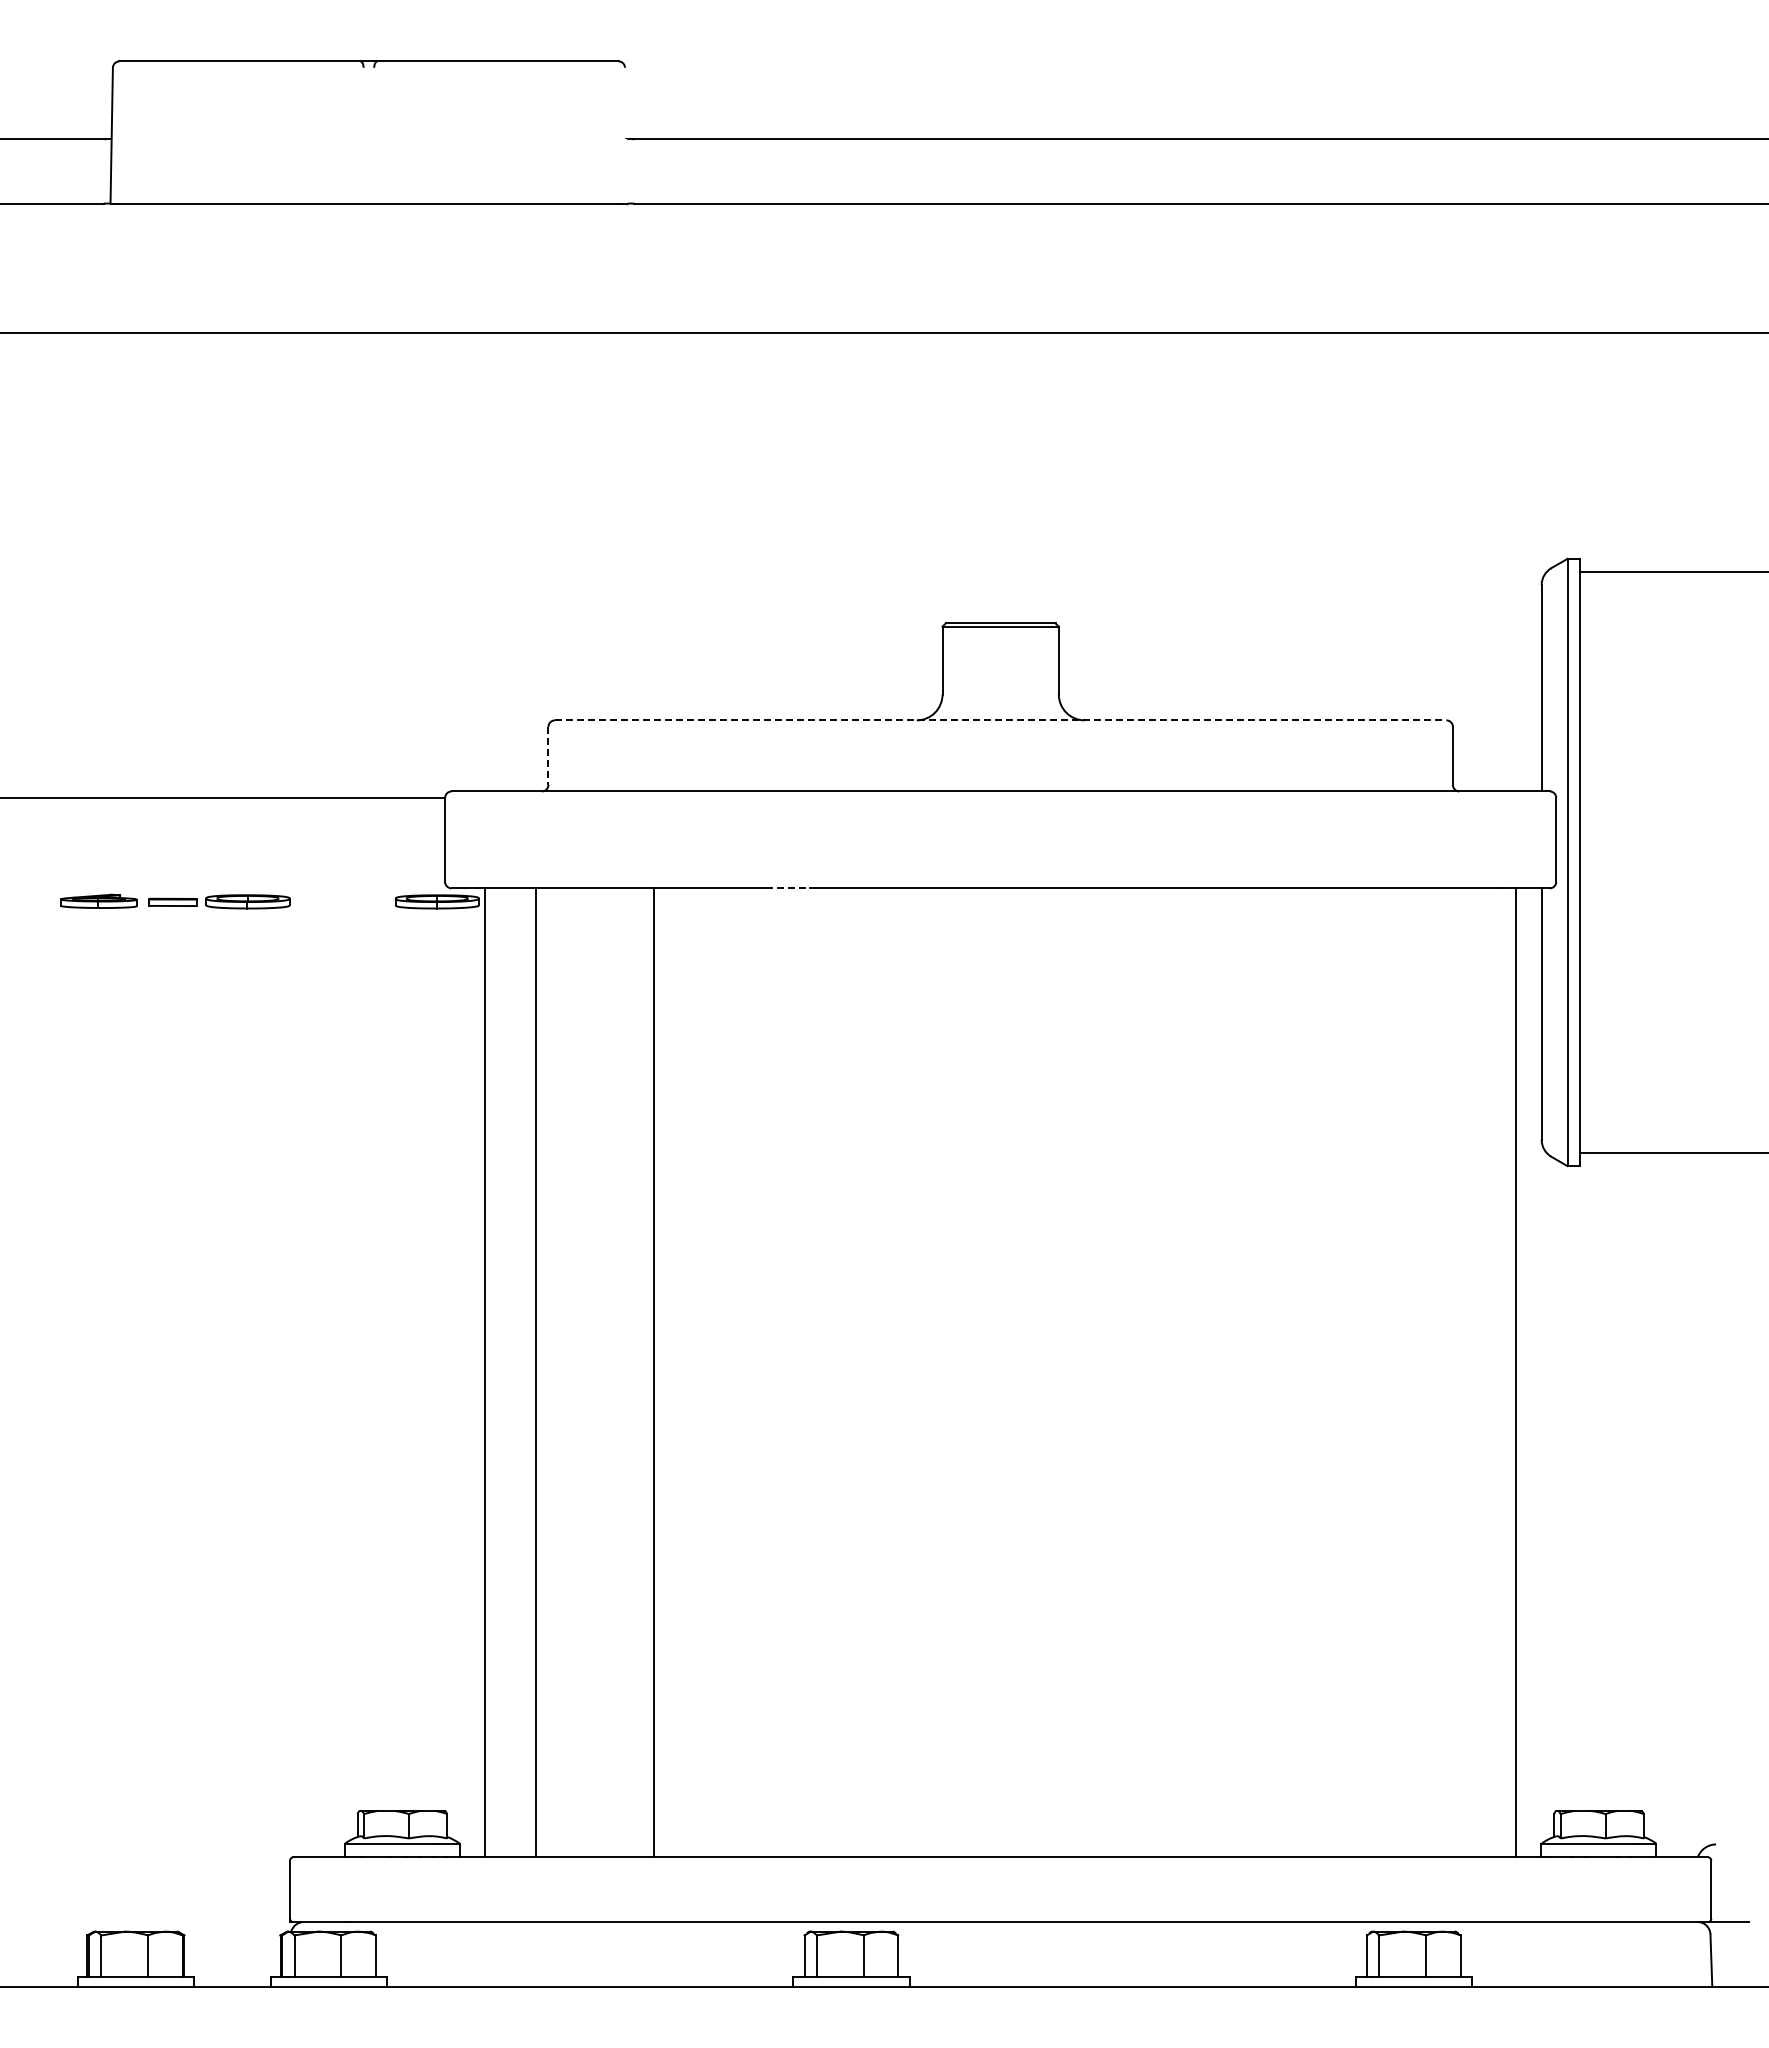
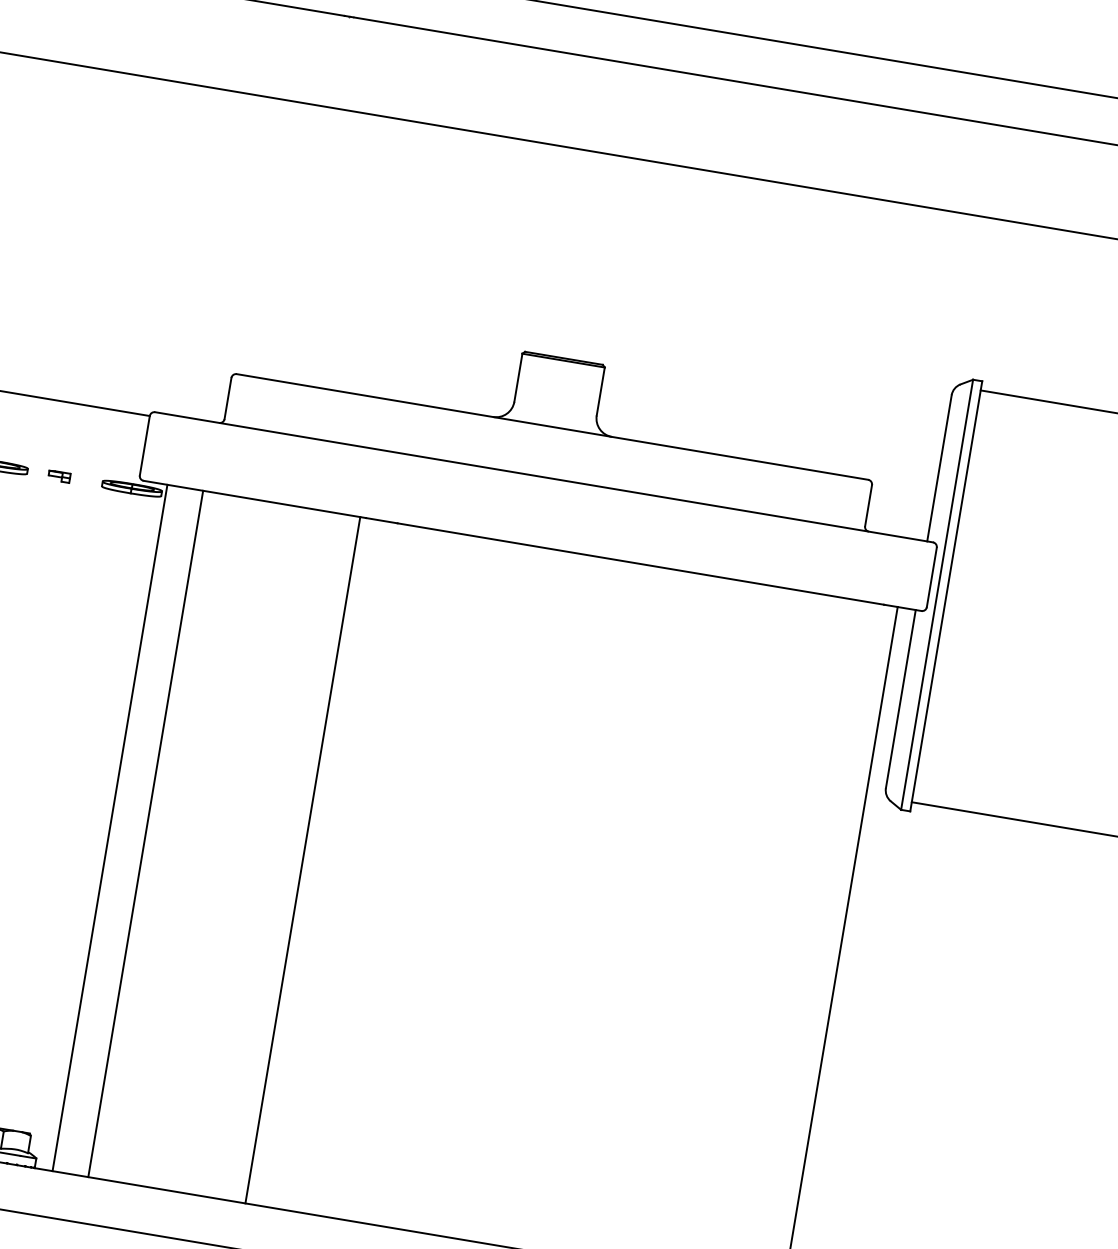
line: (1000, 720) -> (552, 427), dashed -> solid
line: (548, 756) -> (227, 398), dashed -> solid
line: (788, 888) -> (382, 520), dashed -> solid
part: (334, 901) -> (59, 476), added
line: (654, 1372) -> (302, 860), moved

